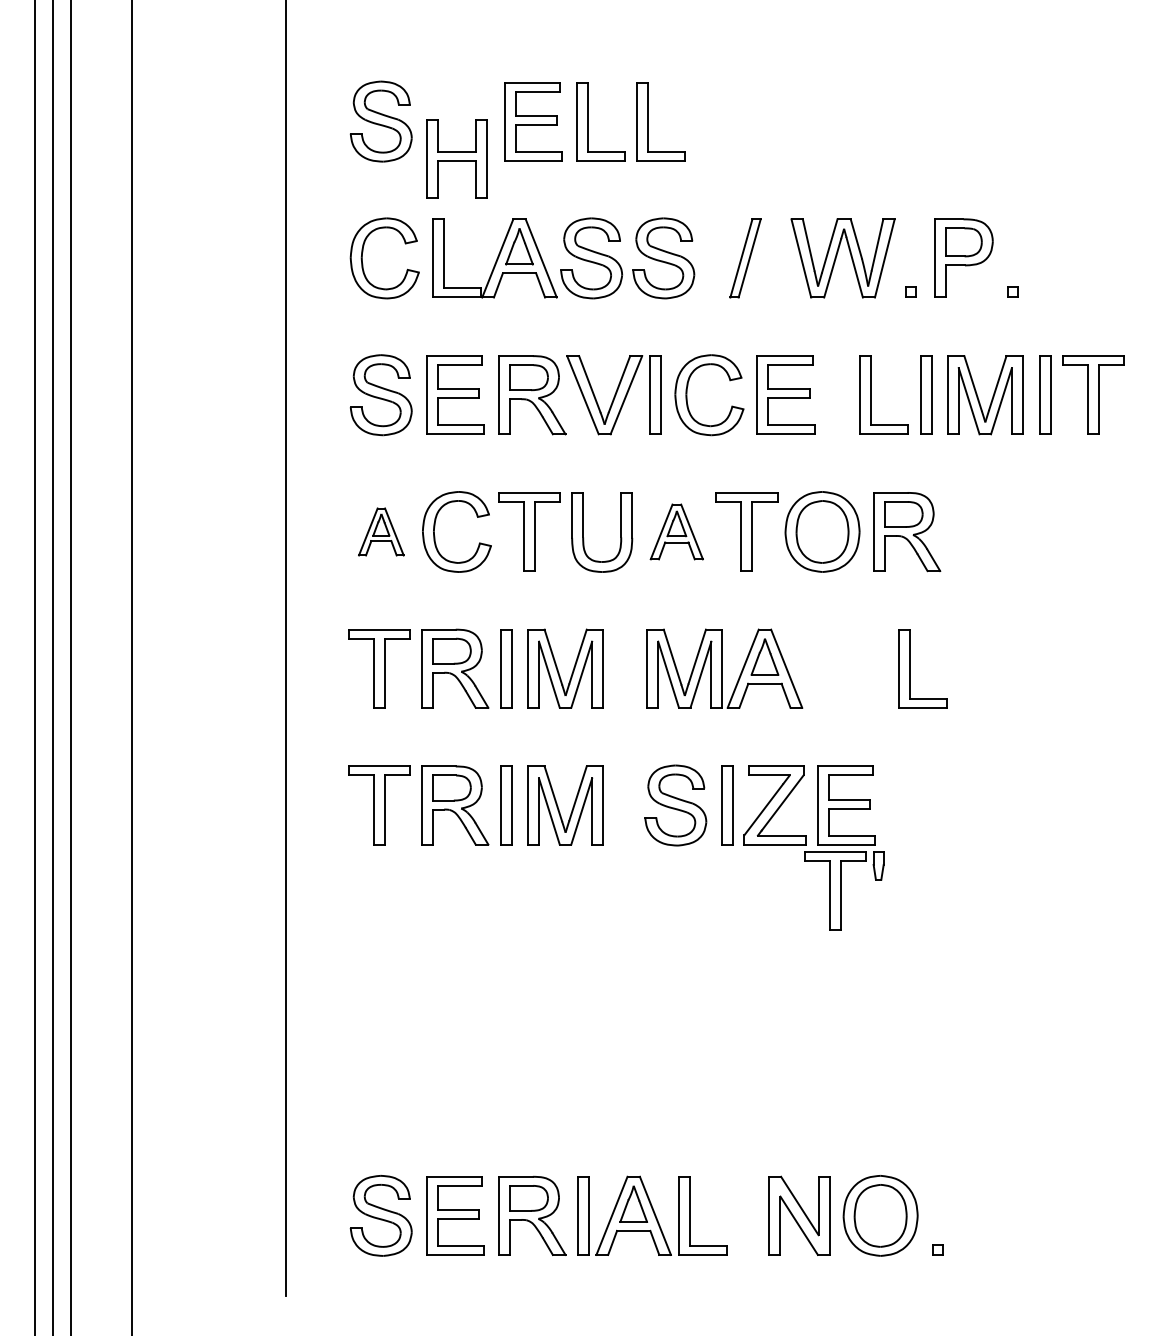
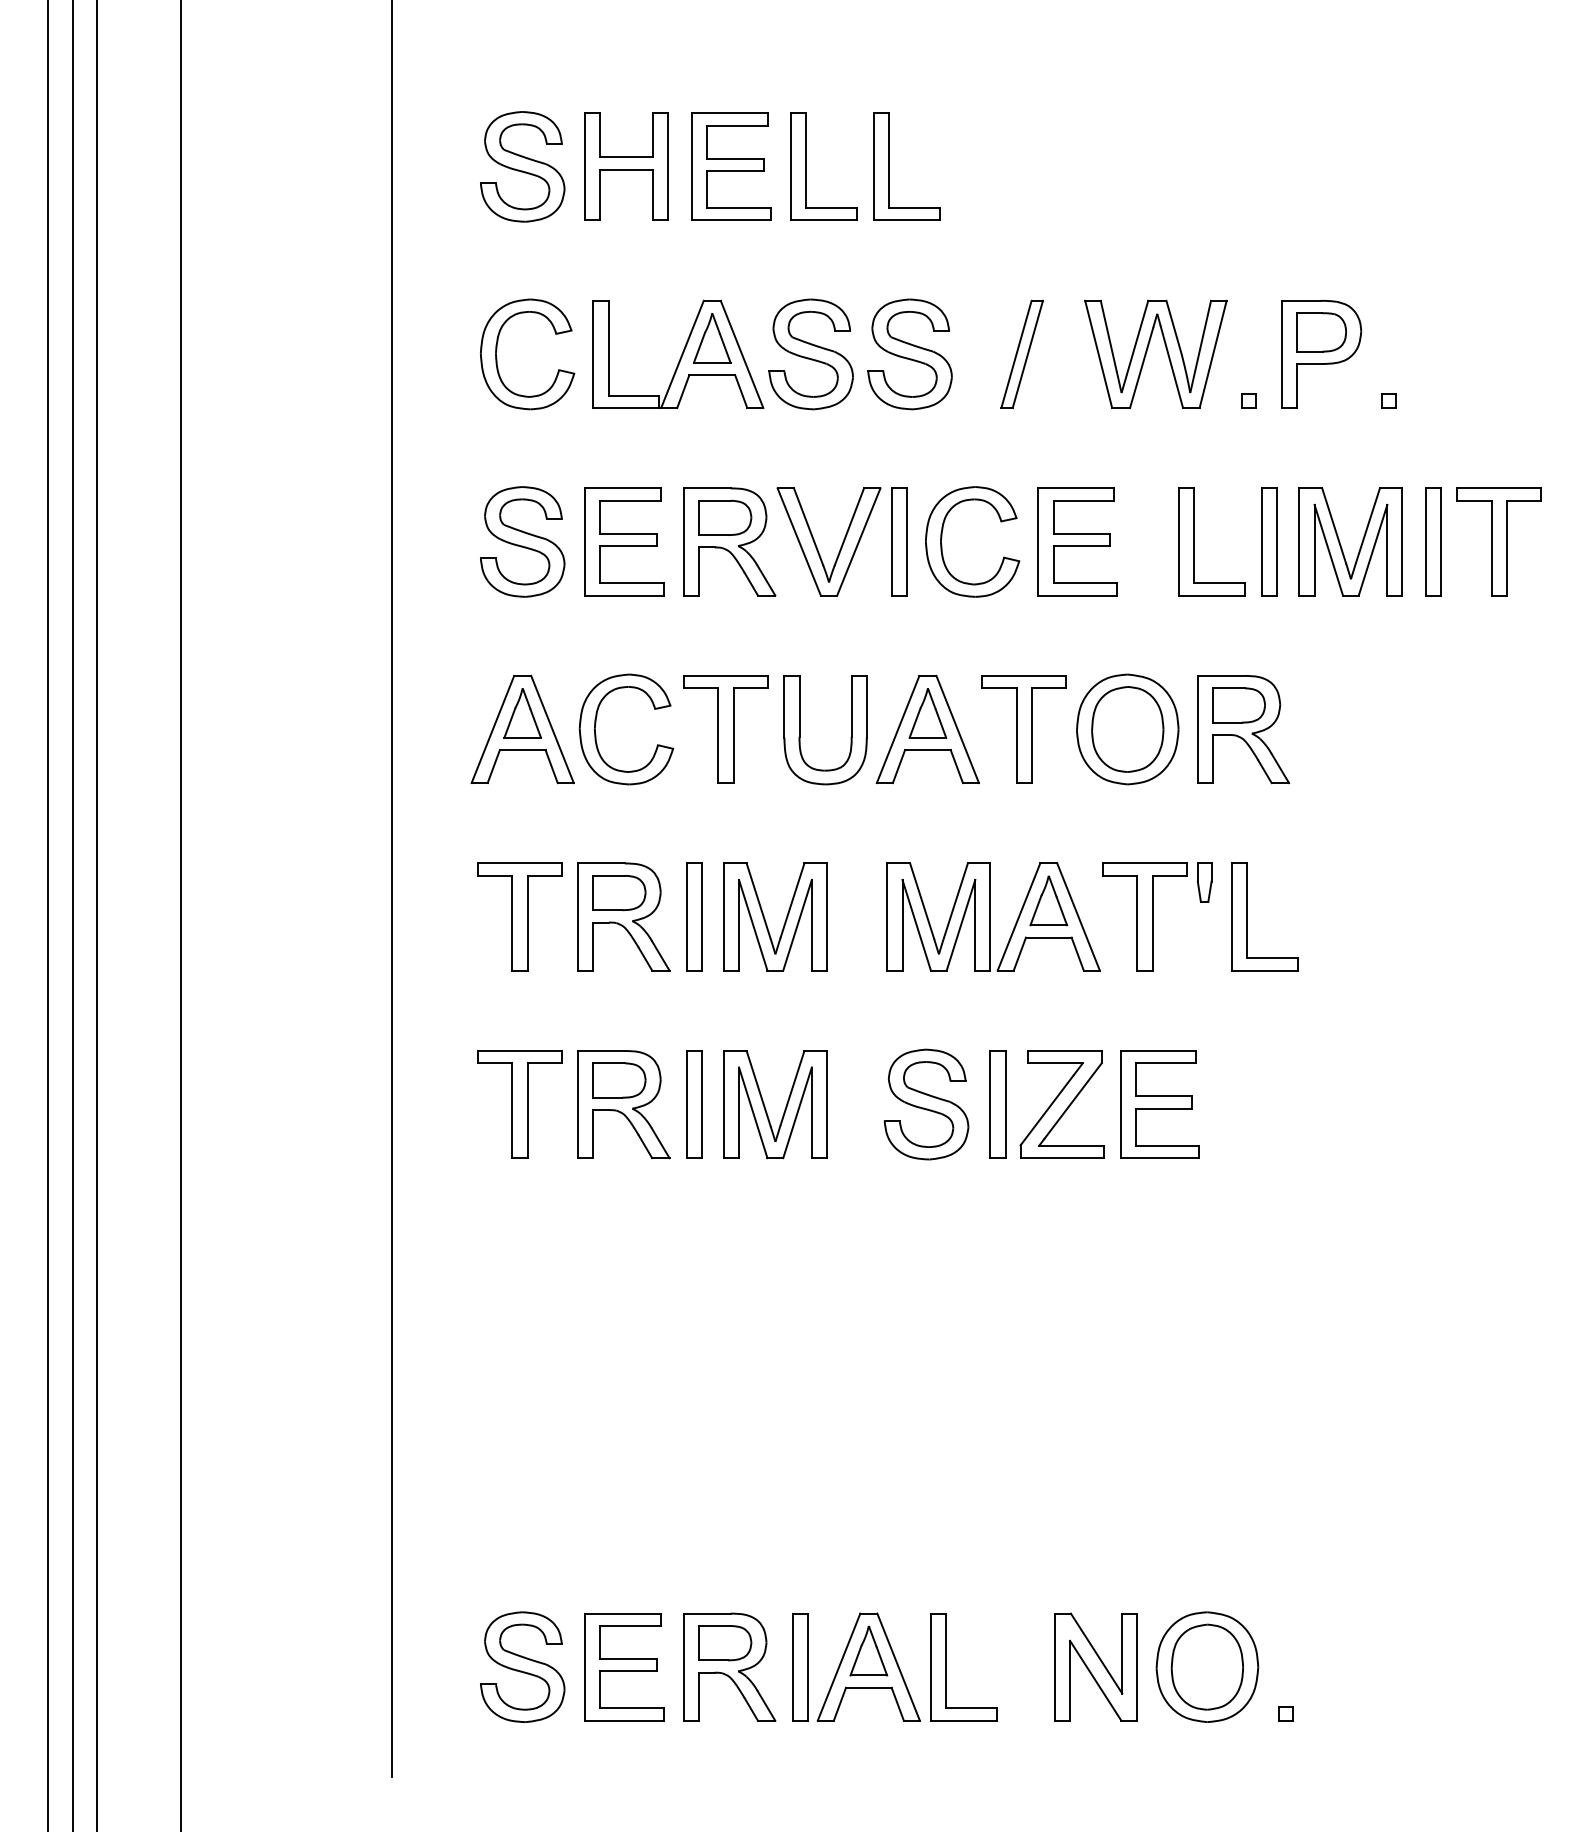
part: (456, 158) -> (625, 166), moved
part: (381, 531) -> (523, 728), size x1.67
part: (676, 531) -> (927, 728), size x1.43
part: (844, 890) -> (1157, 916), moved

